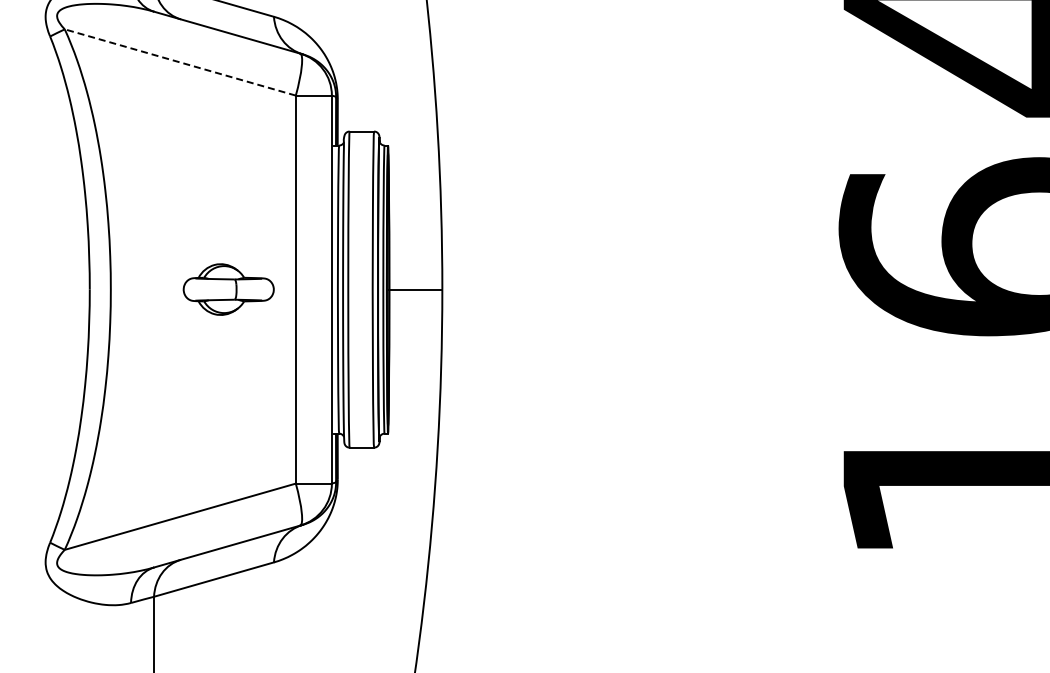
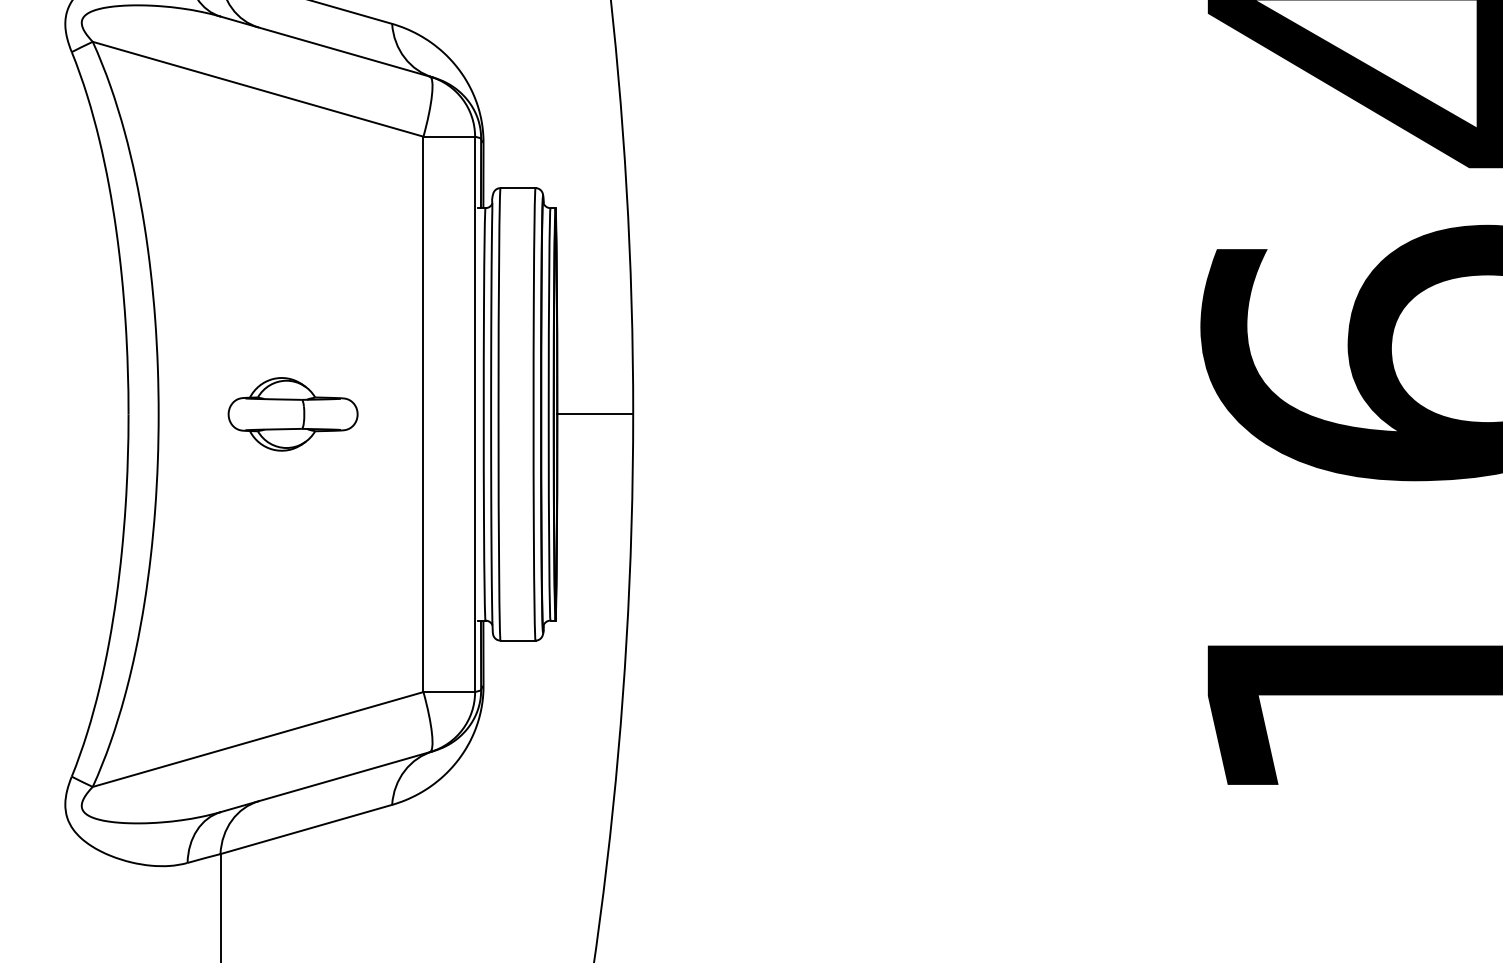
line: (179, 62) -> (256, 89), dashed -> solid
part: (228, 289) -> (292, 414), moved

